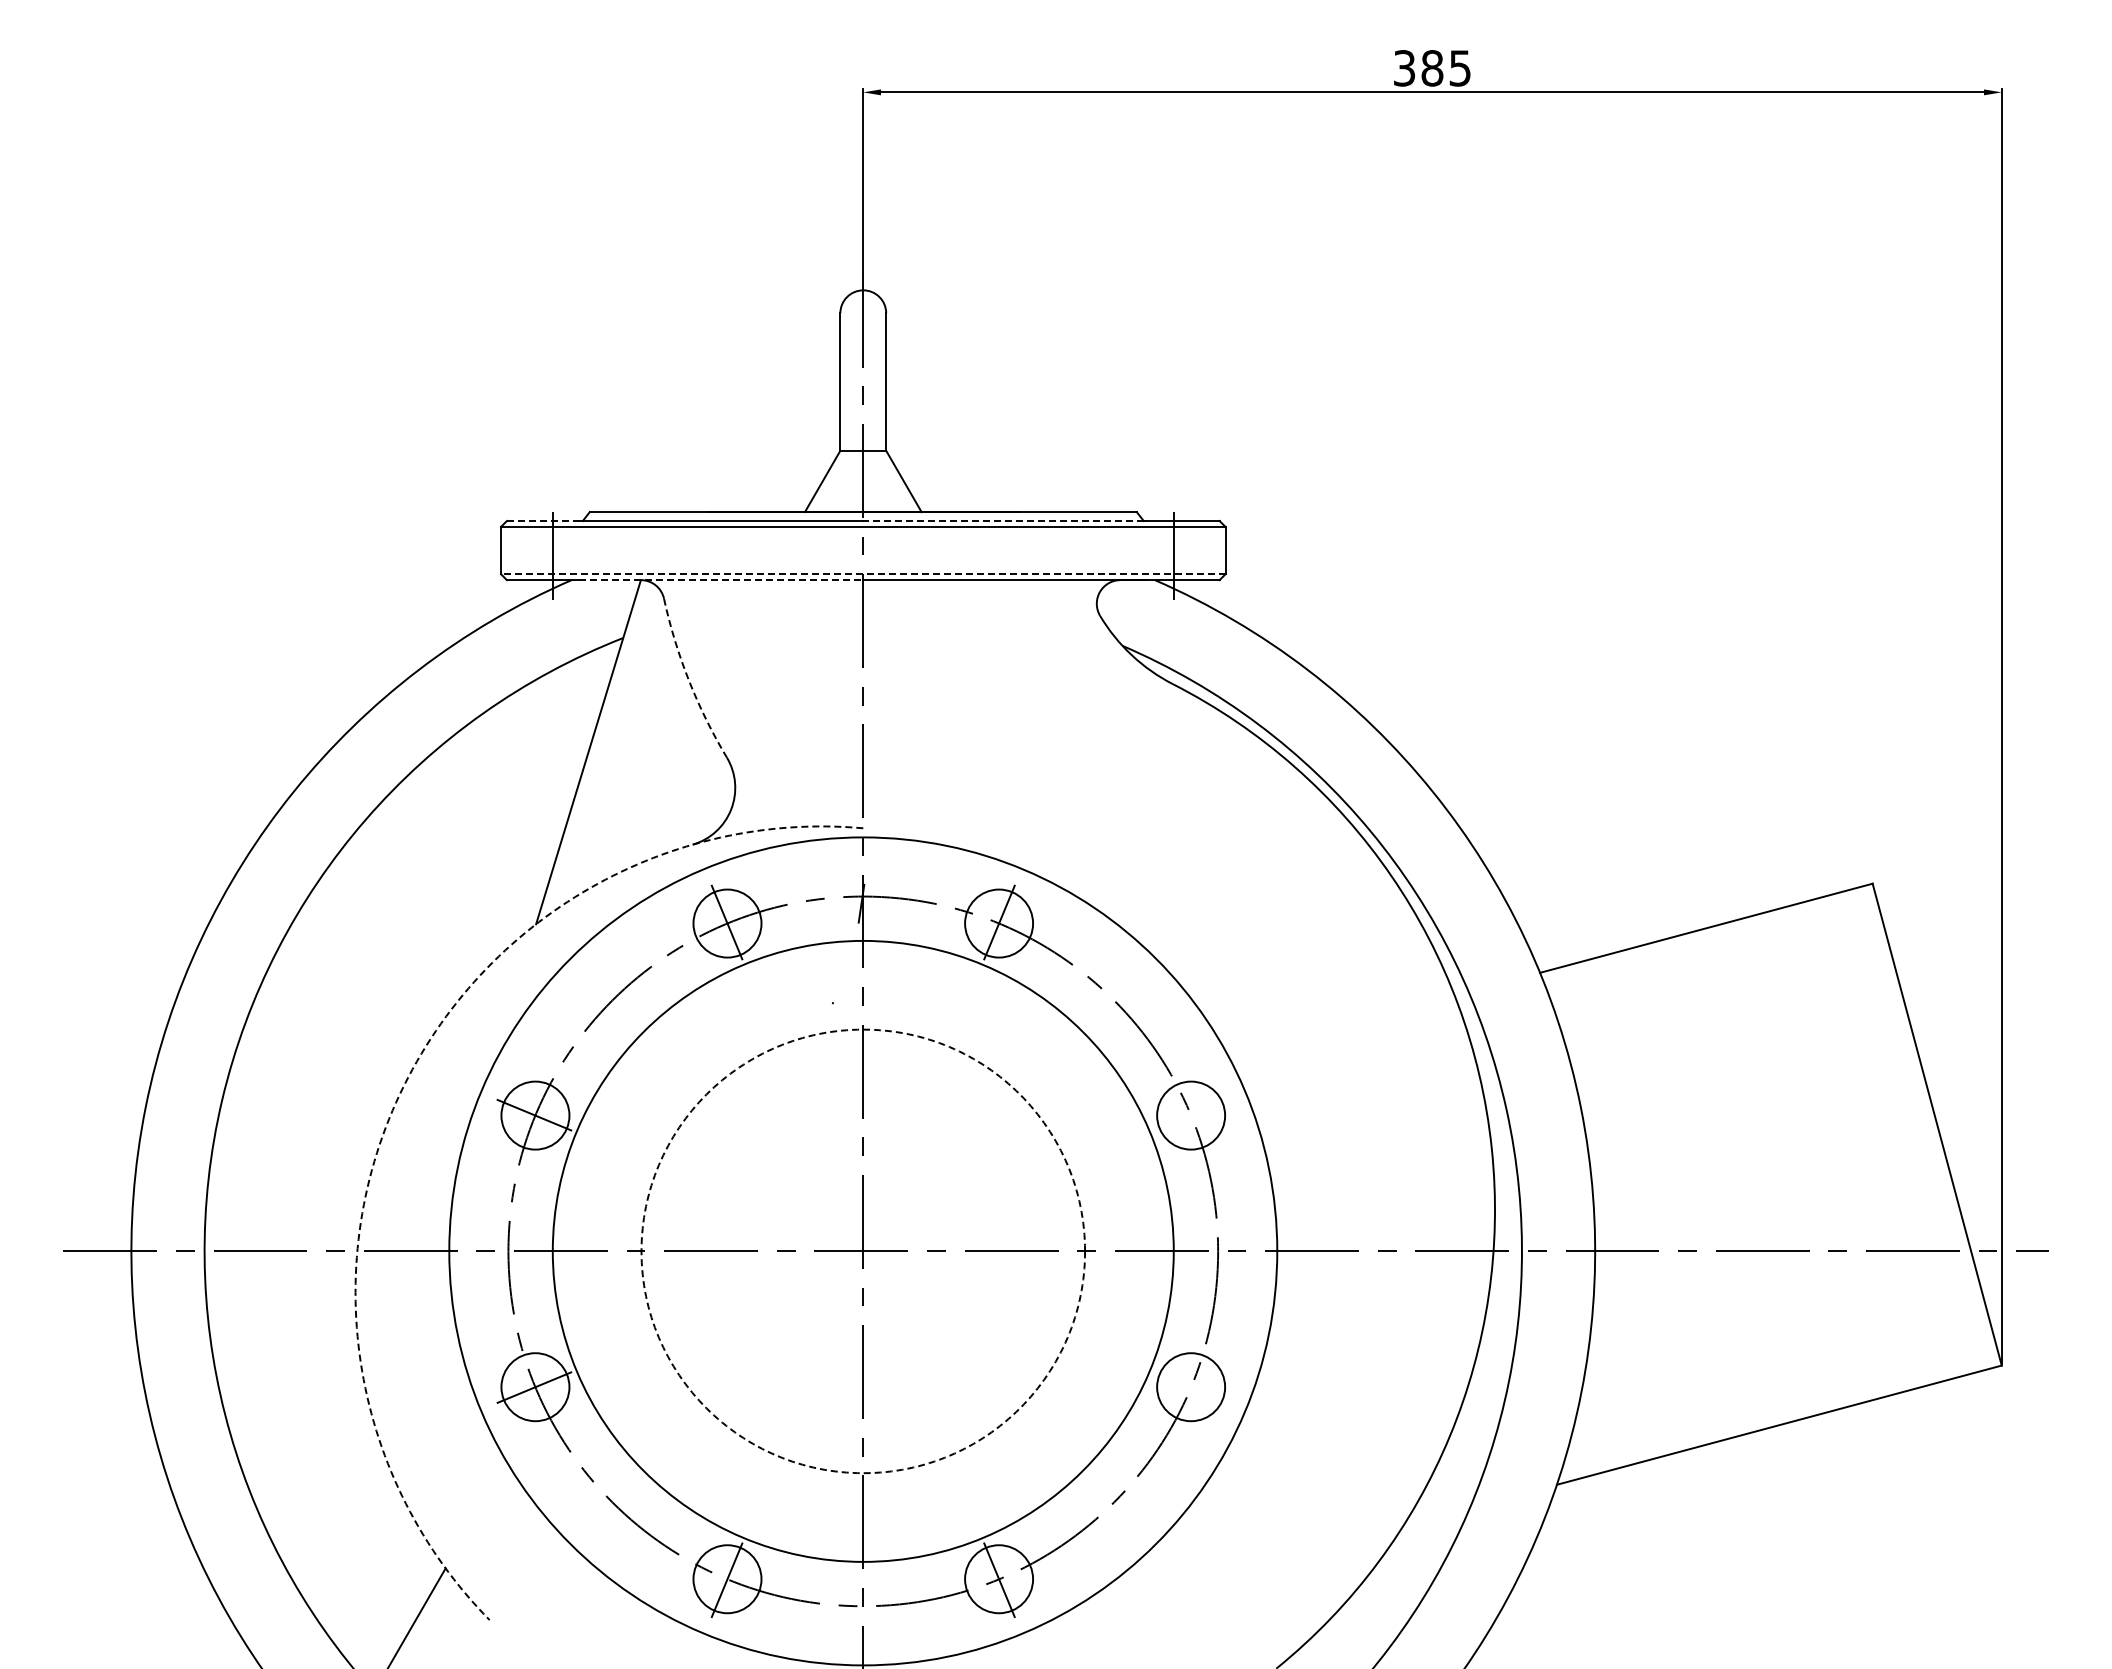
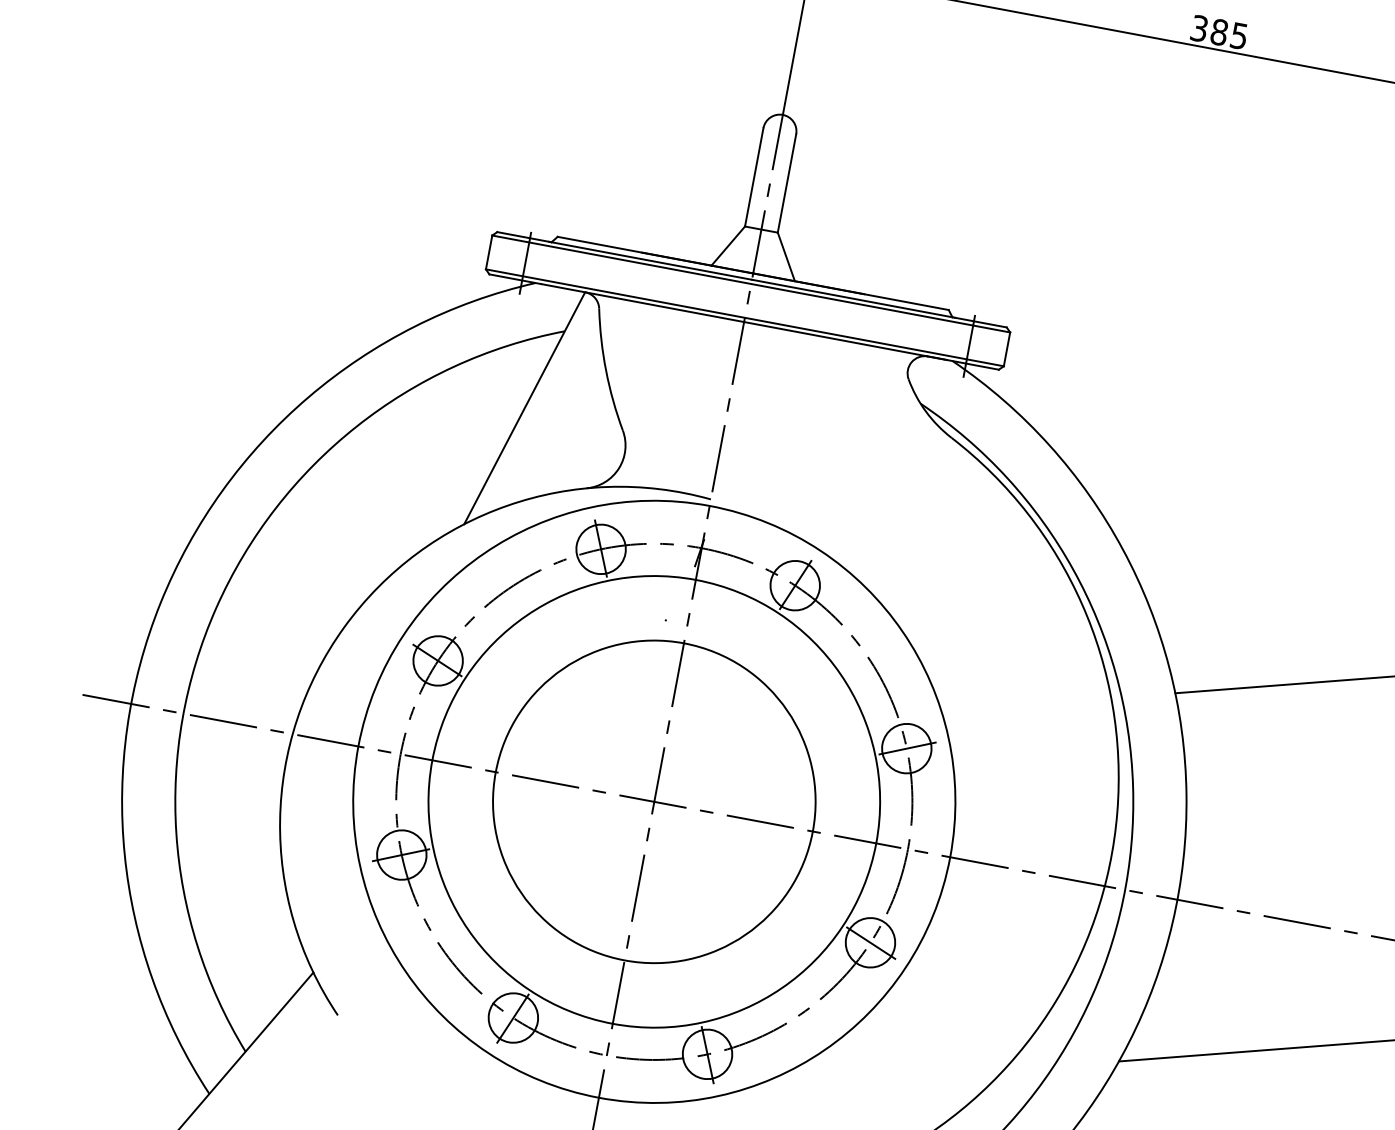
line: (543, 521) -> (523, 237), dashed -> solid
line: (1003, 521) -> (852, 298), dashed -> solid
line: (862, 574) -> (744, 317), dashed -> solid
line: (721, 580) -> (642, 303), dashed -> solid
arc: (689, 680) -> (606, 370), dashed -> solid
arc: (400, 1093) -> (344, 627), dashed -> solid
line: (1191, 1114) -> (907, 747), added
circle: (863, 1251) -> (654, 801), dashed -> solid
line: (1191, 1387) -> (870, 943), added

